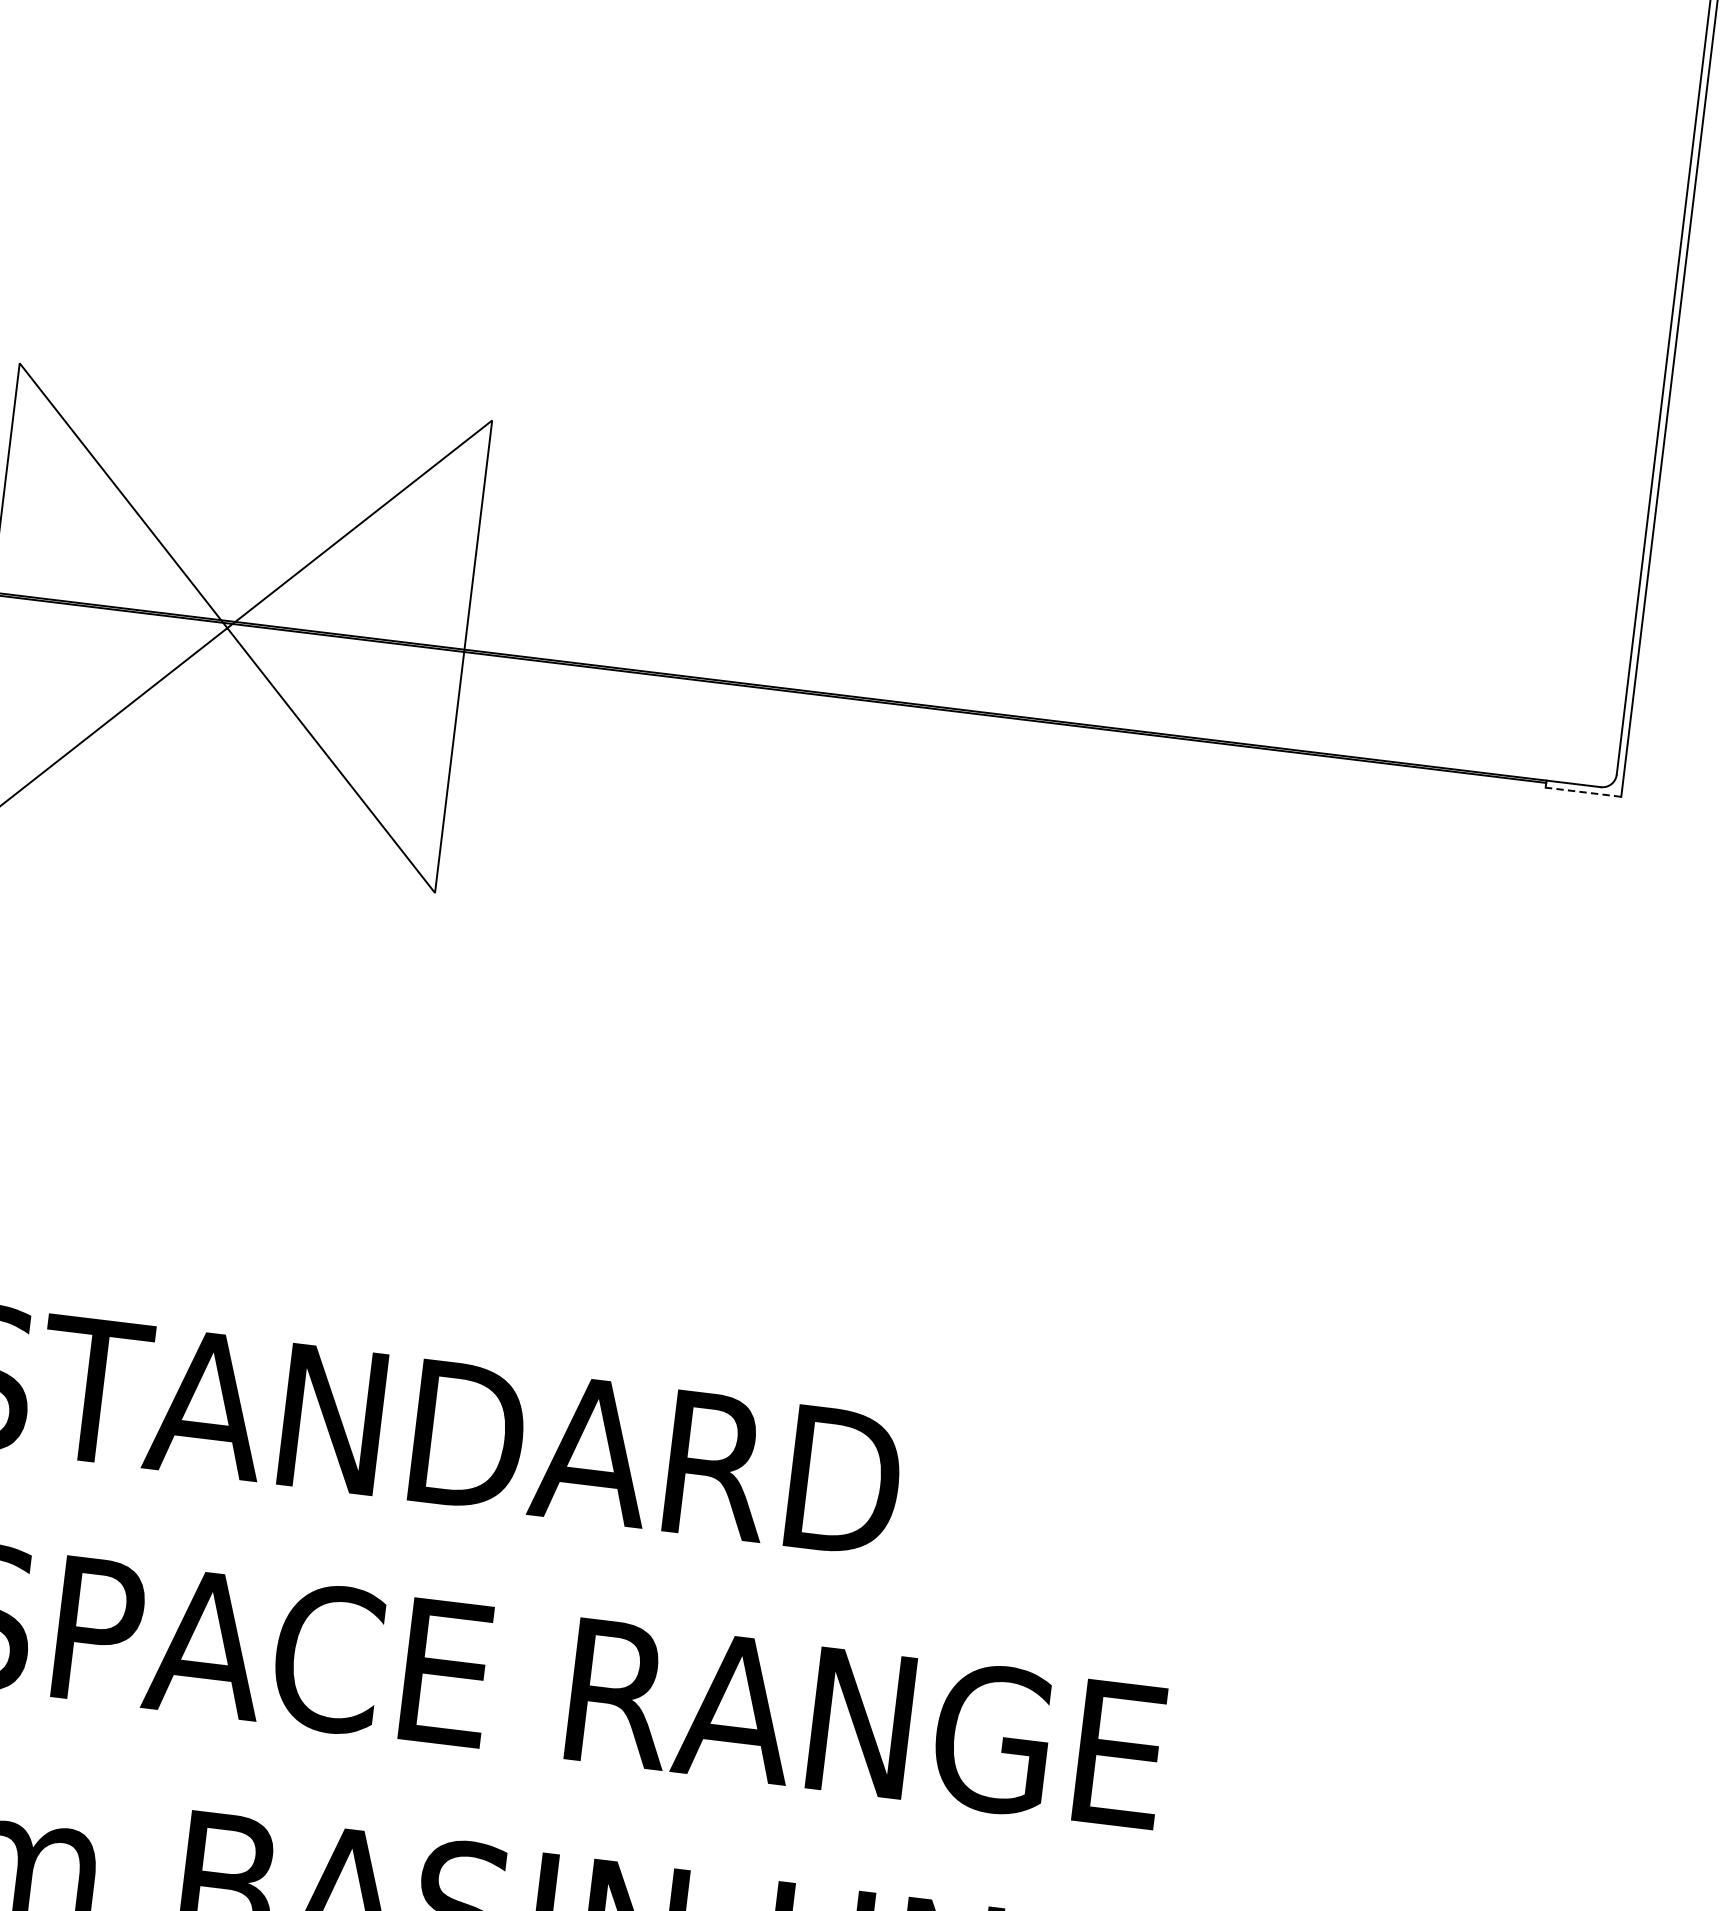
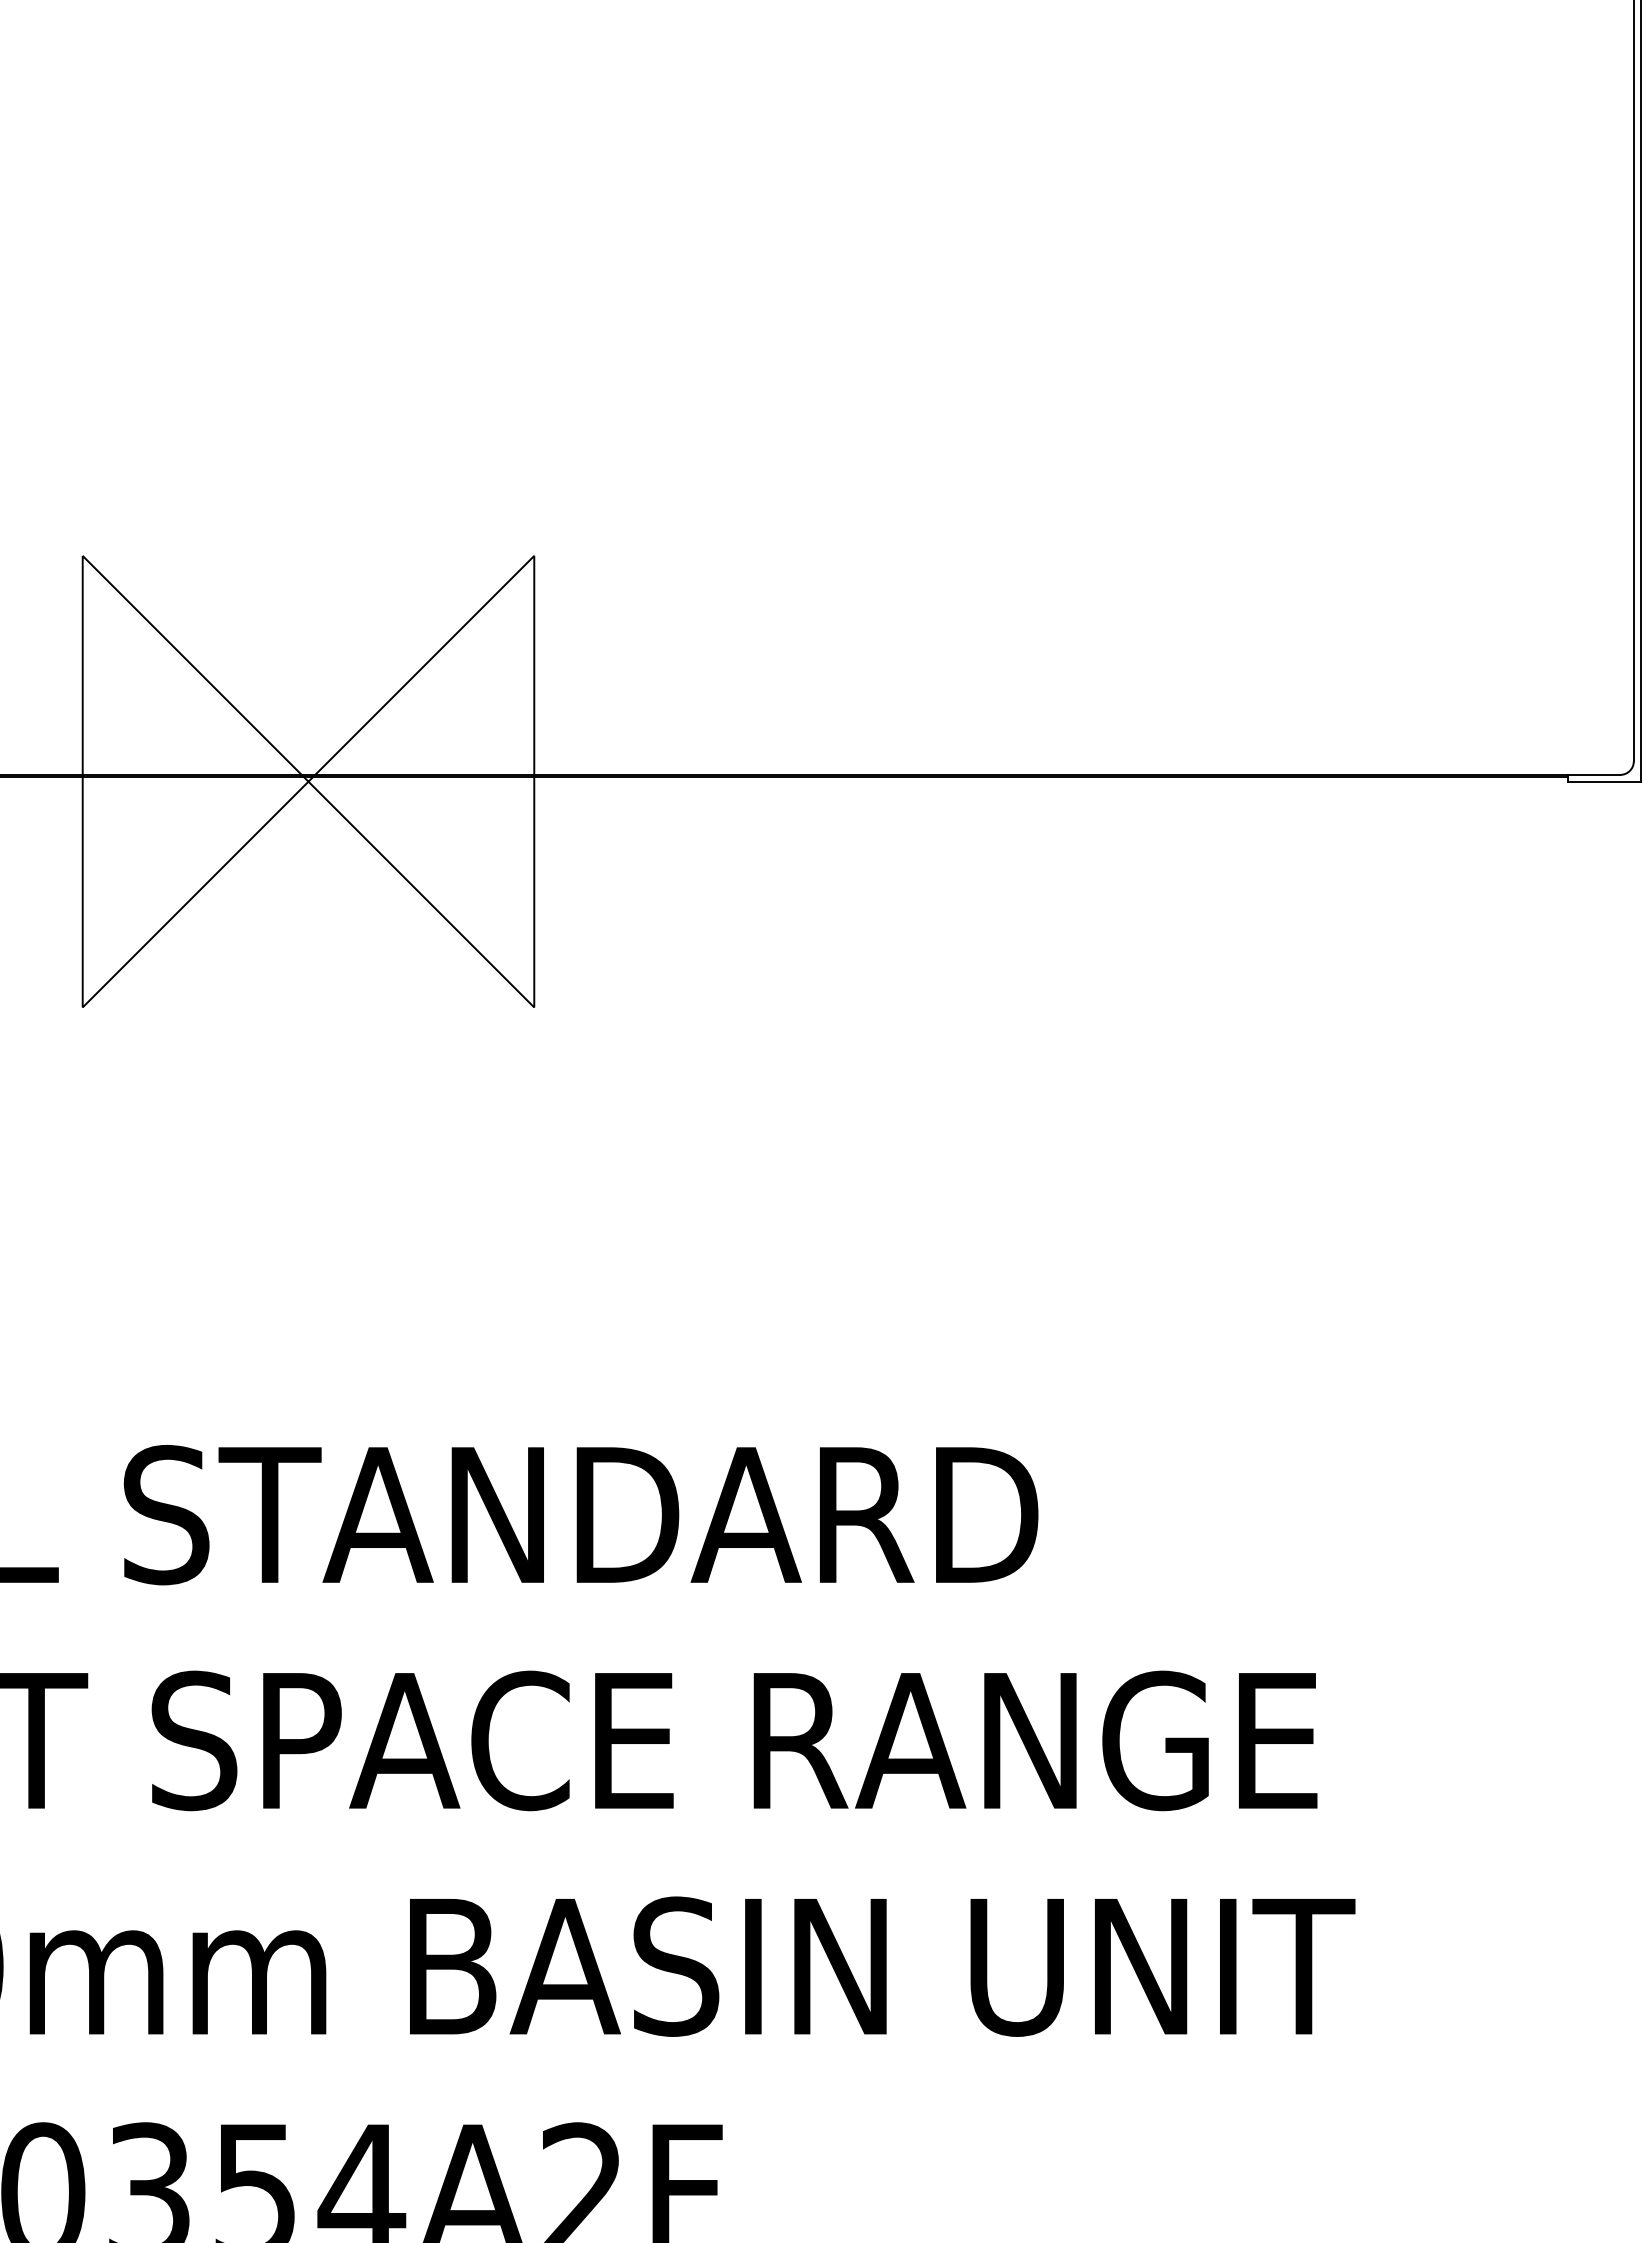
line: (1582, 791) -> (1603, 781), dashed -> solid

